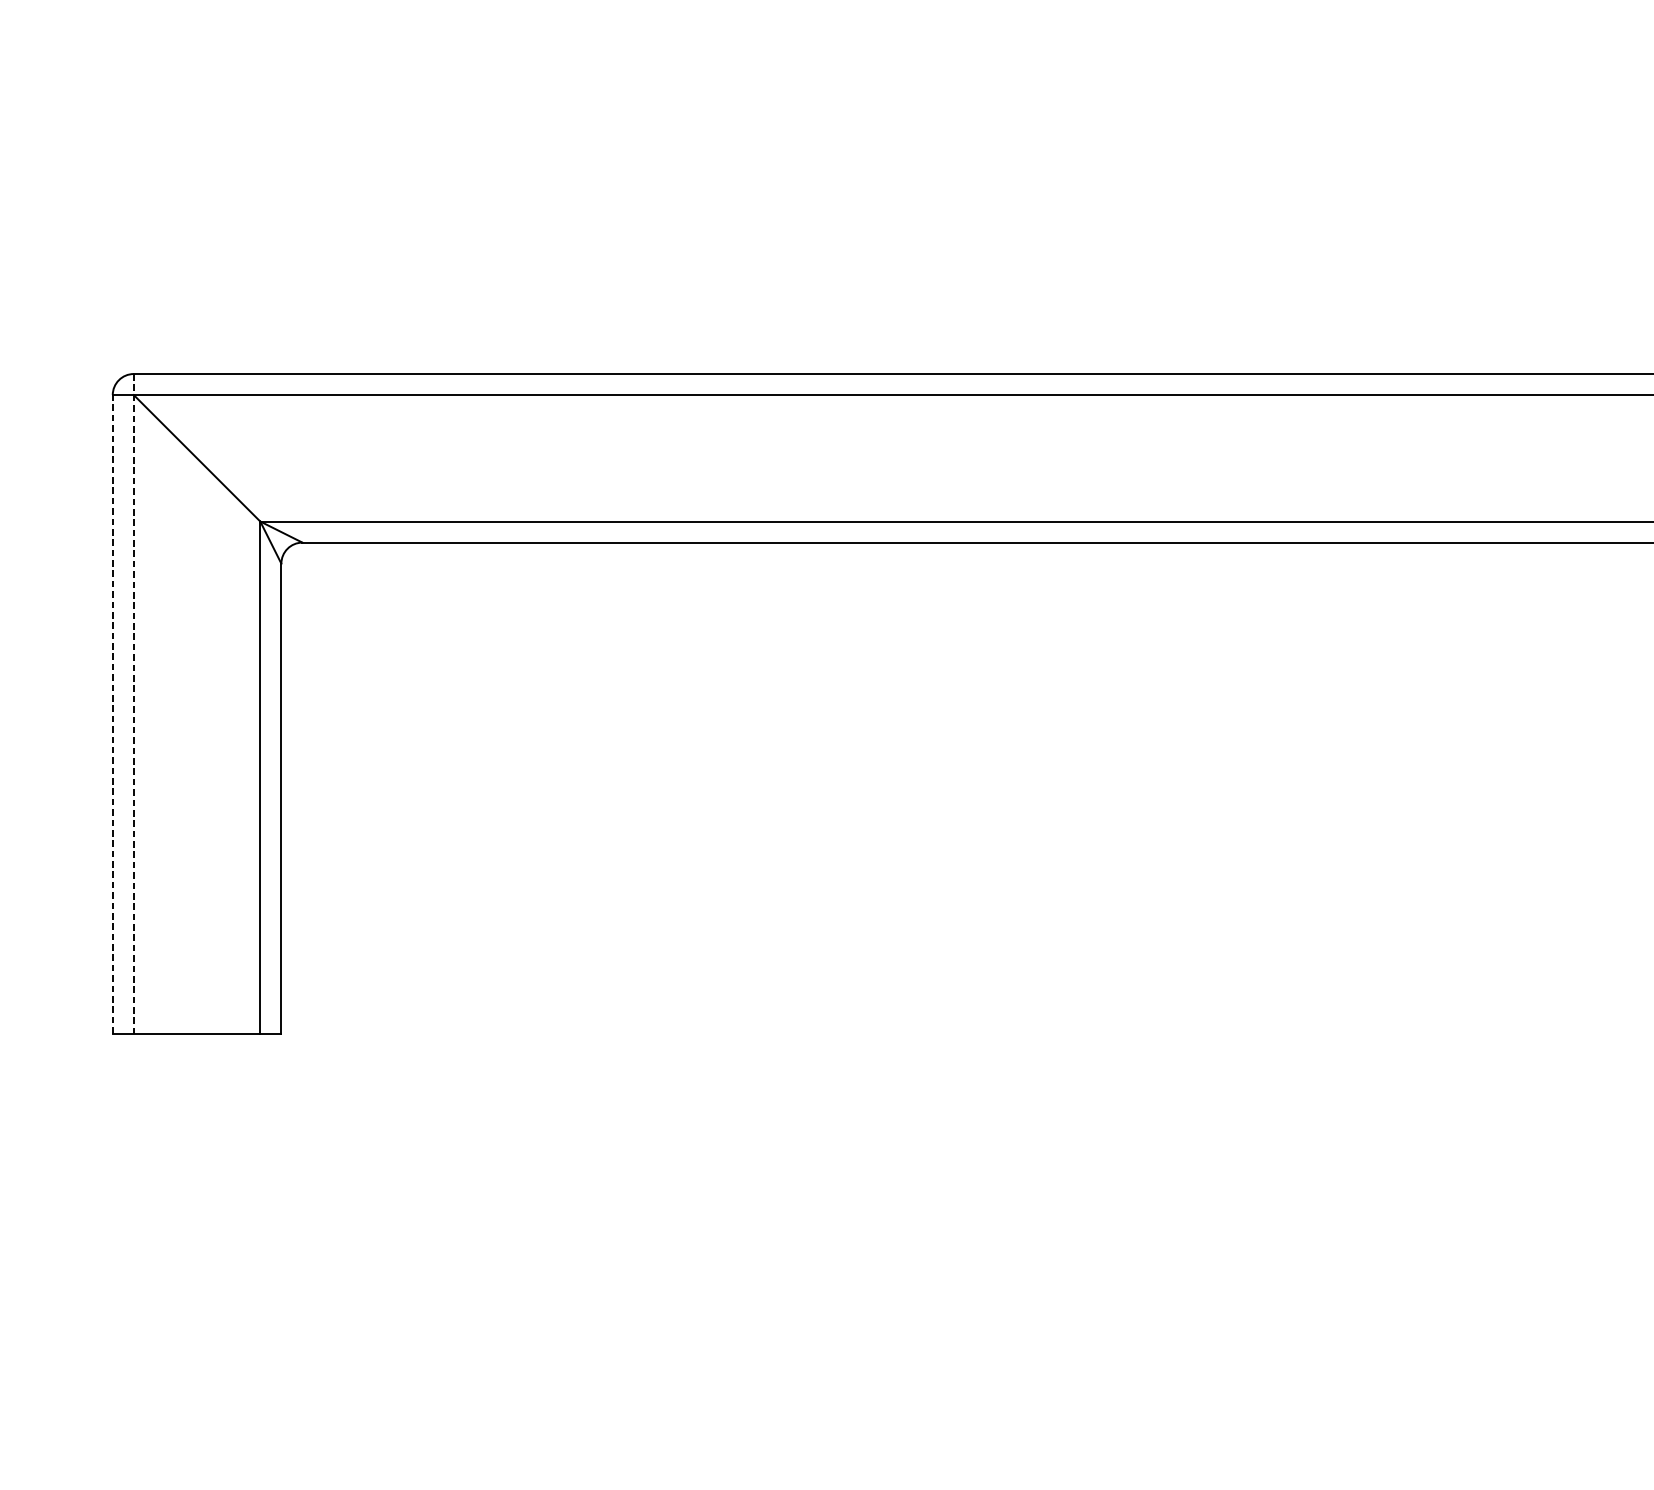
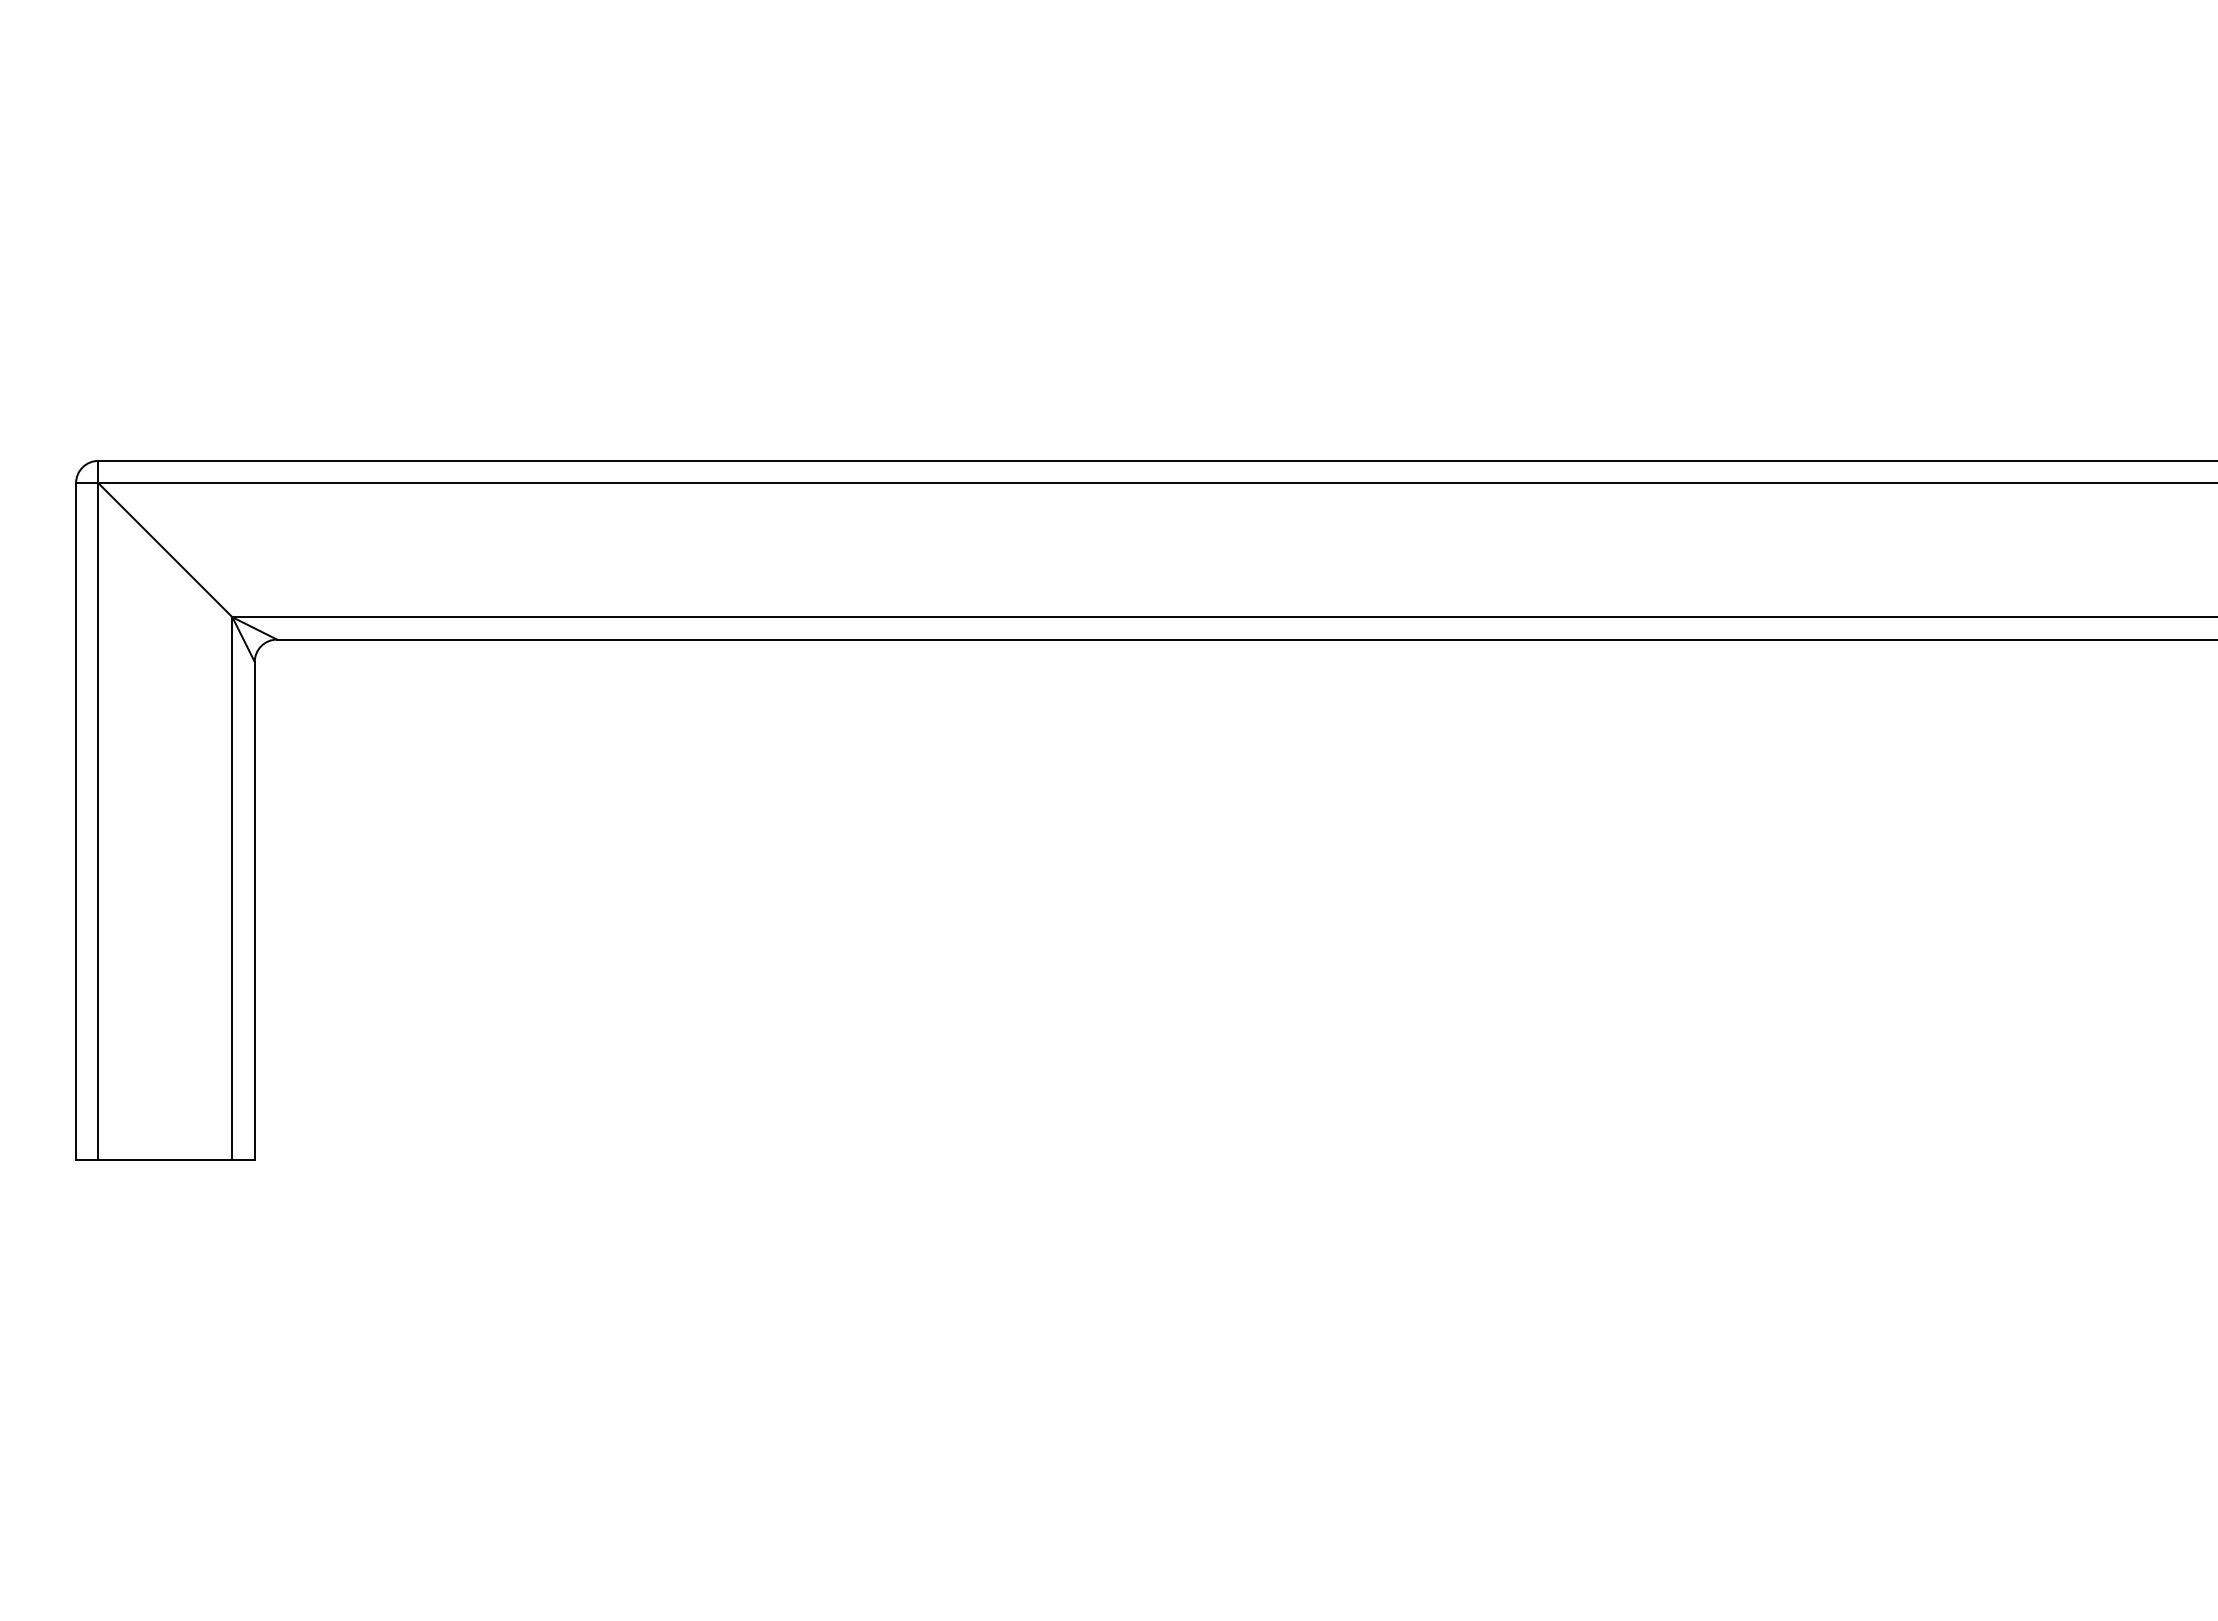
line: (133, 703) -> (98, 810), dashed -> solid
line: (113, 714) -> (76, 821), dashed -> solid

